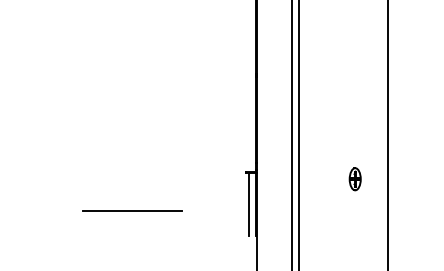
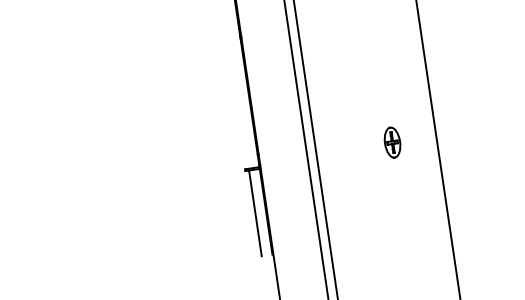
part: (354, 179) -> (391, 143), moved
line: (132, 210) -> (99, 244), removed

